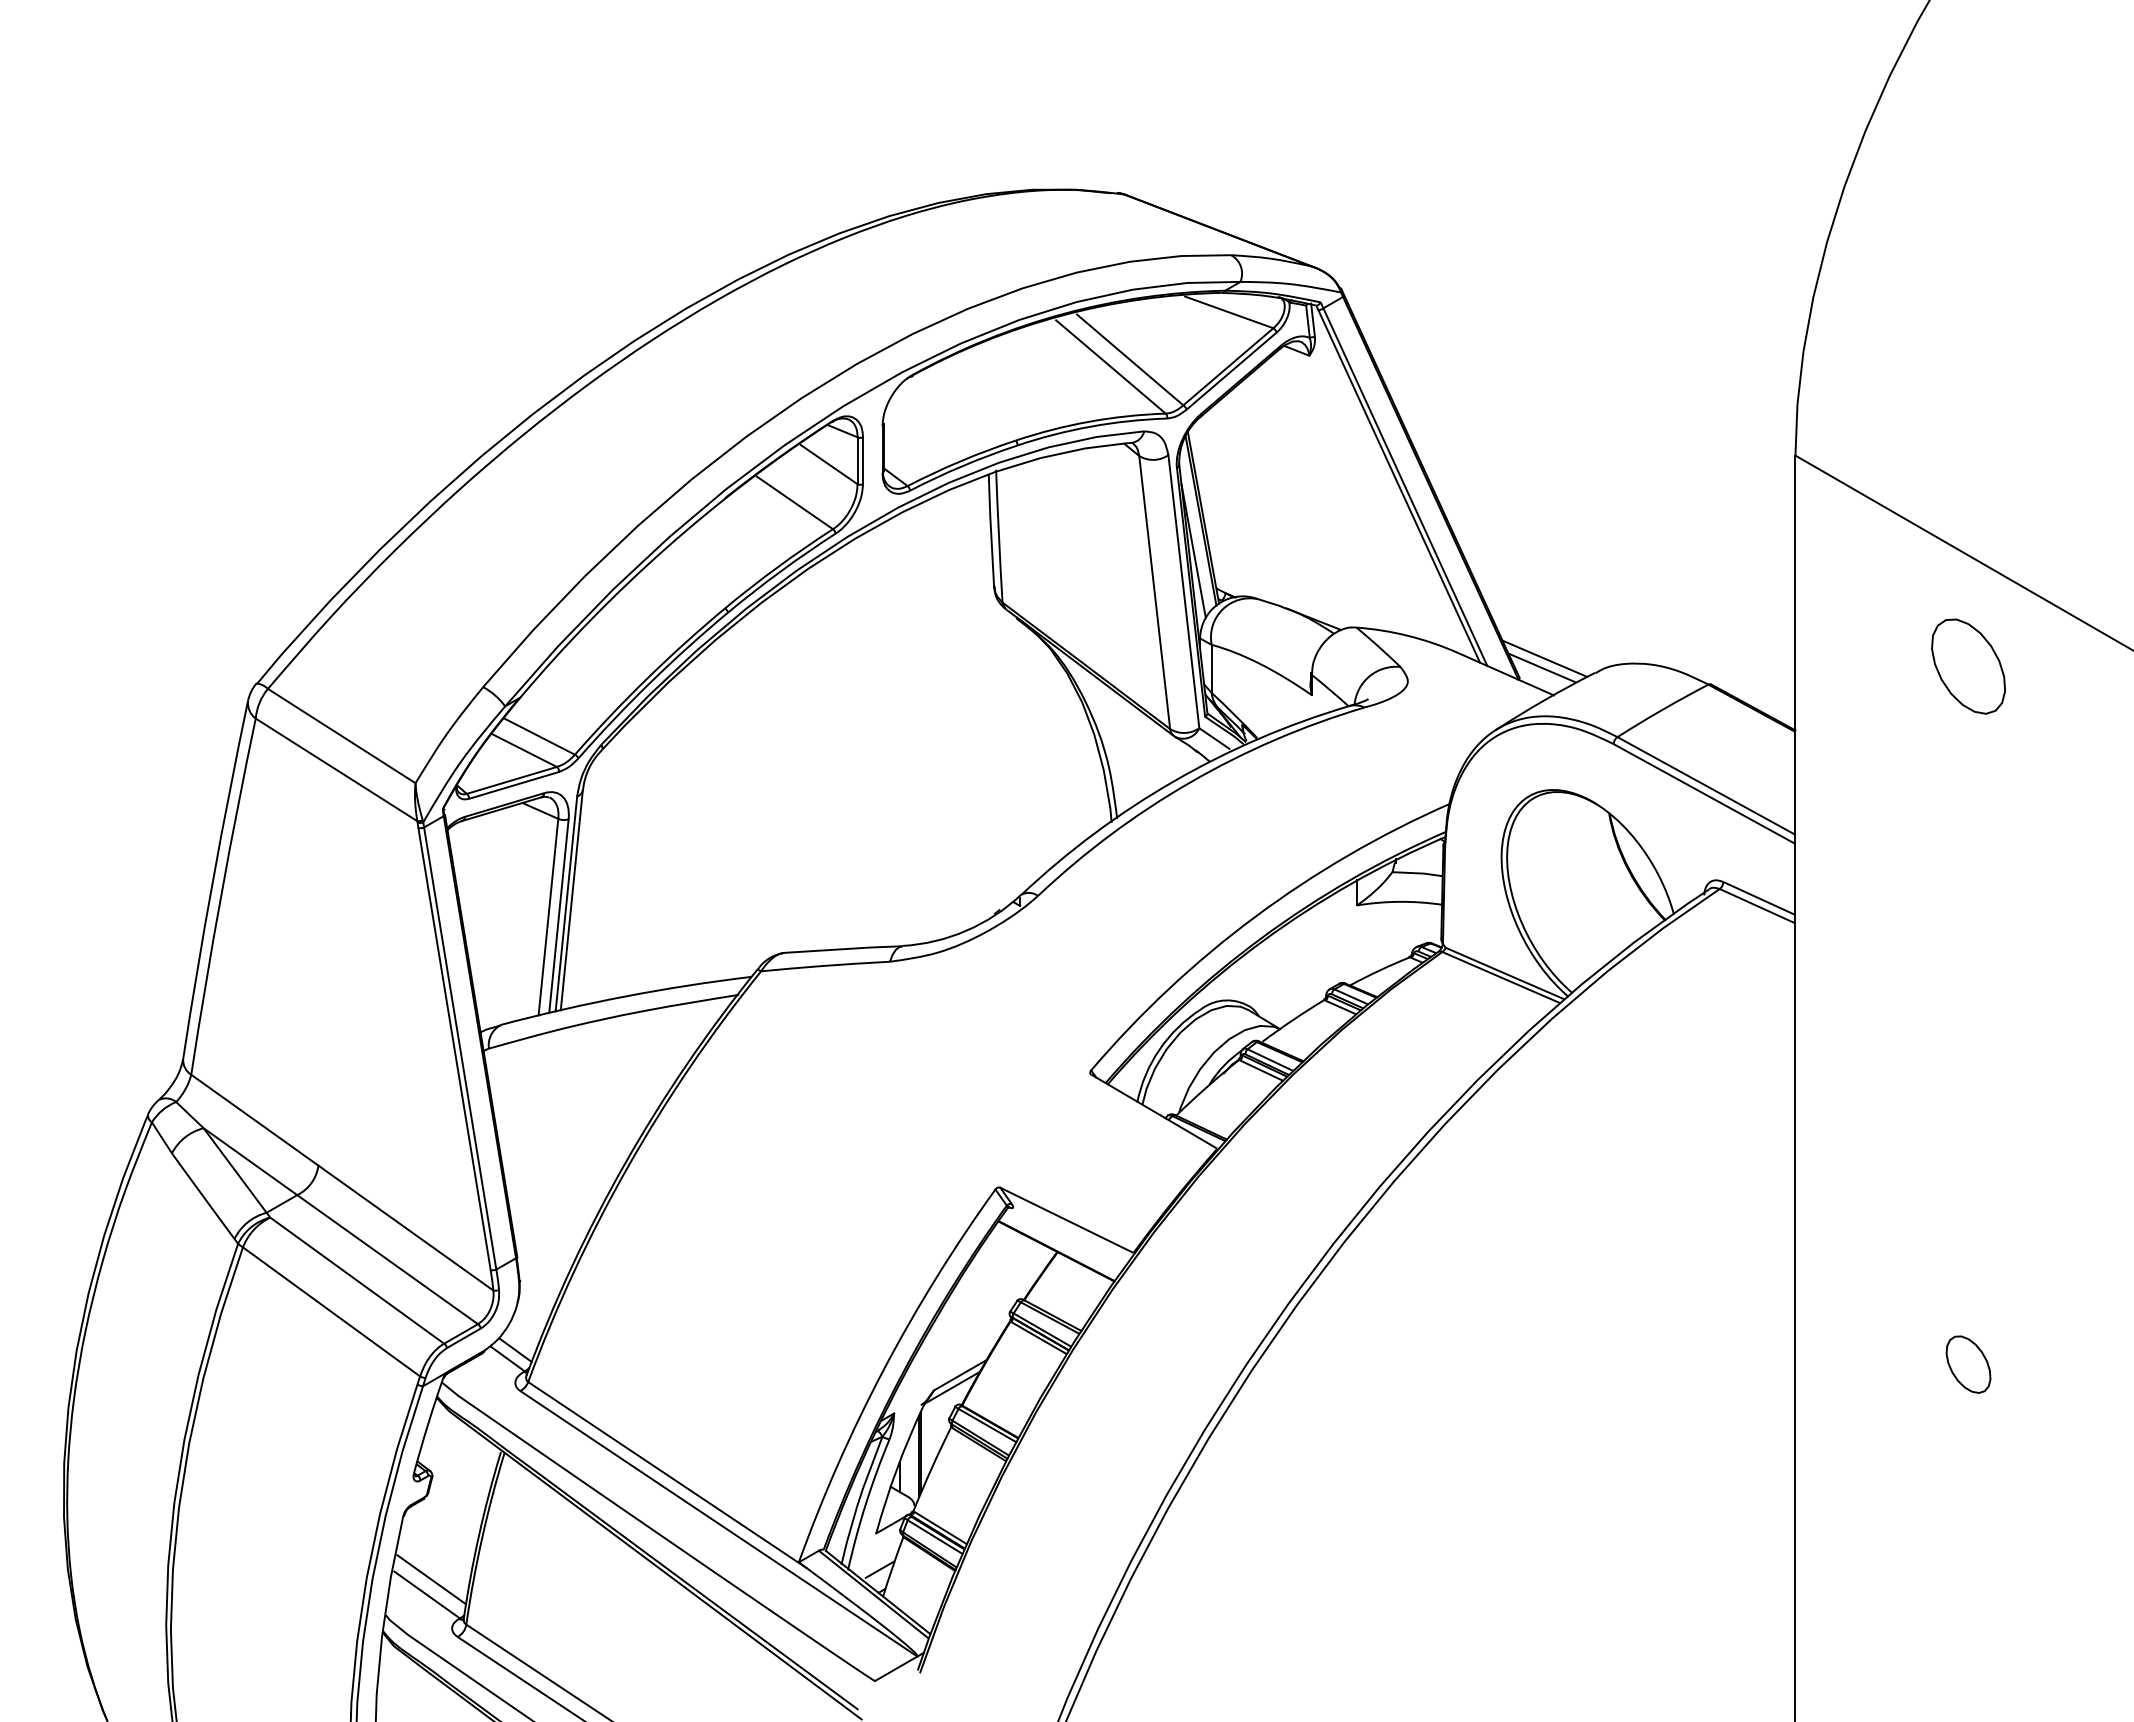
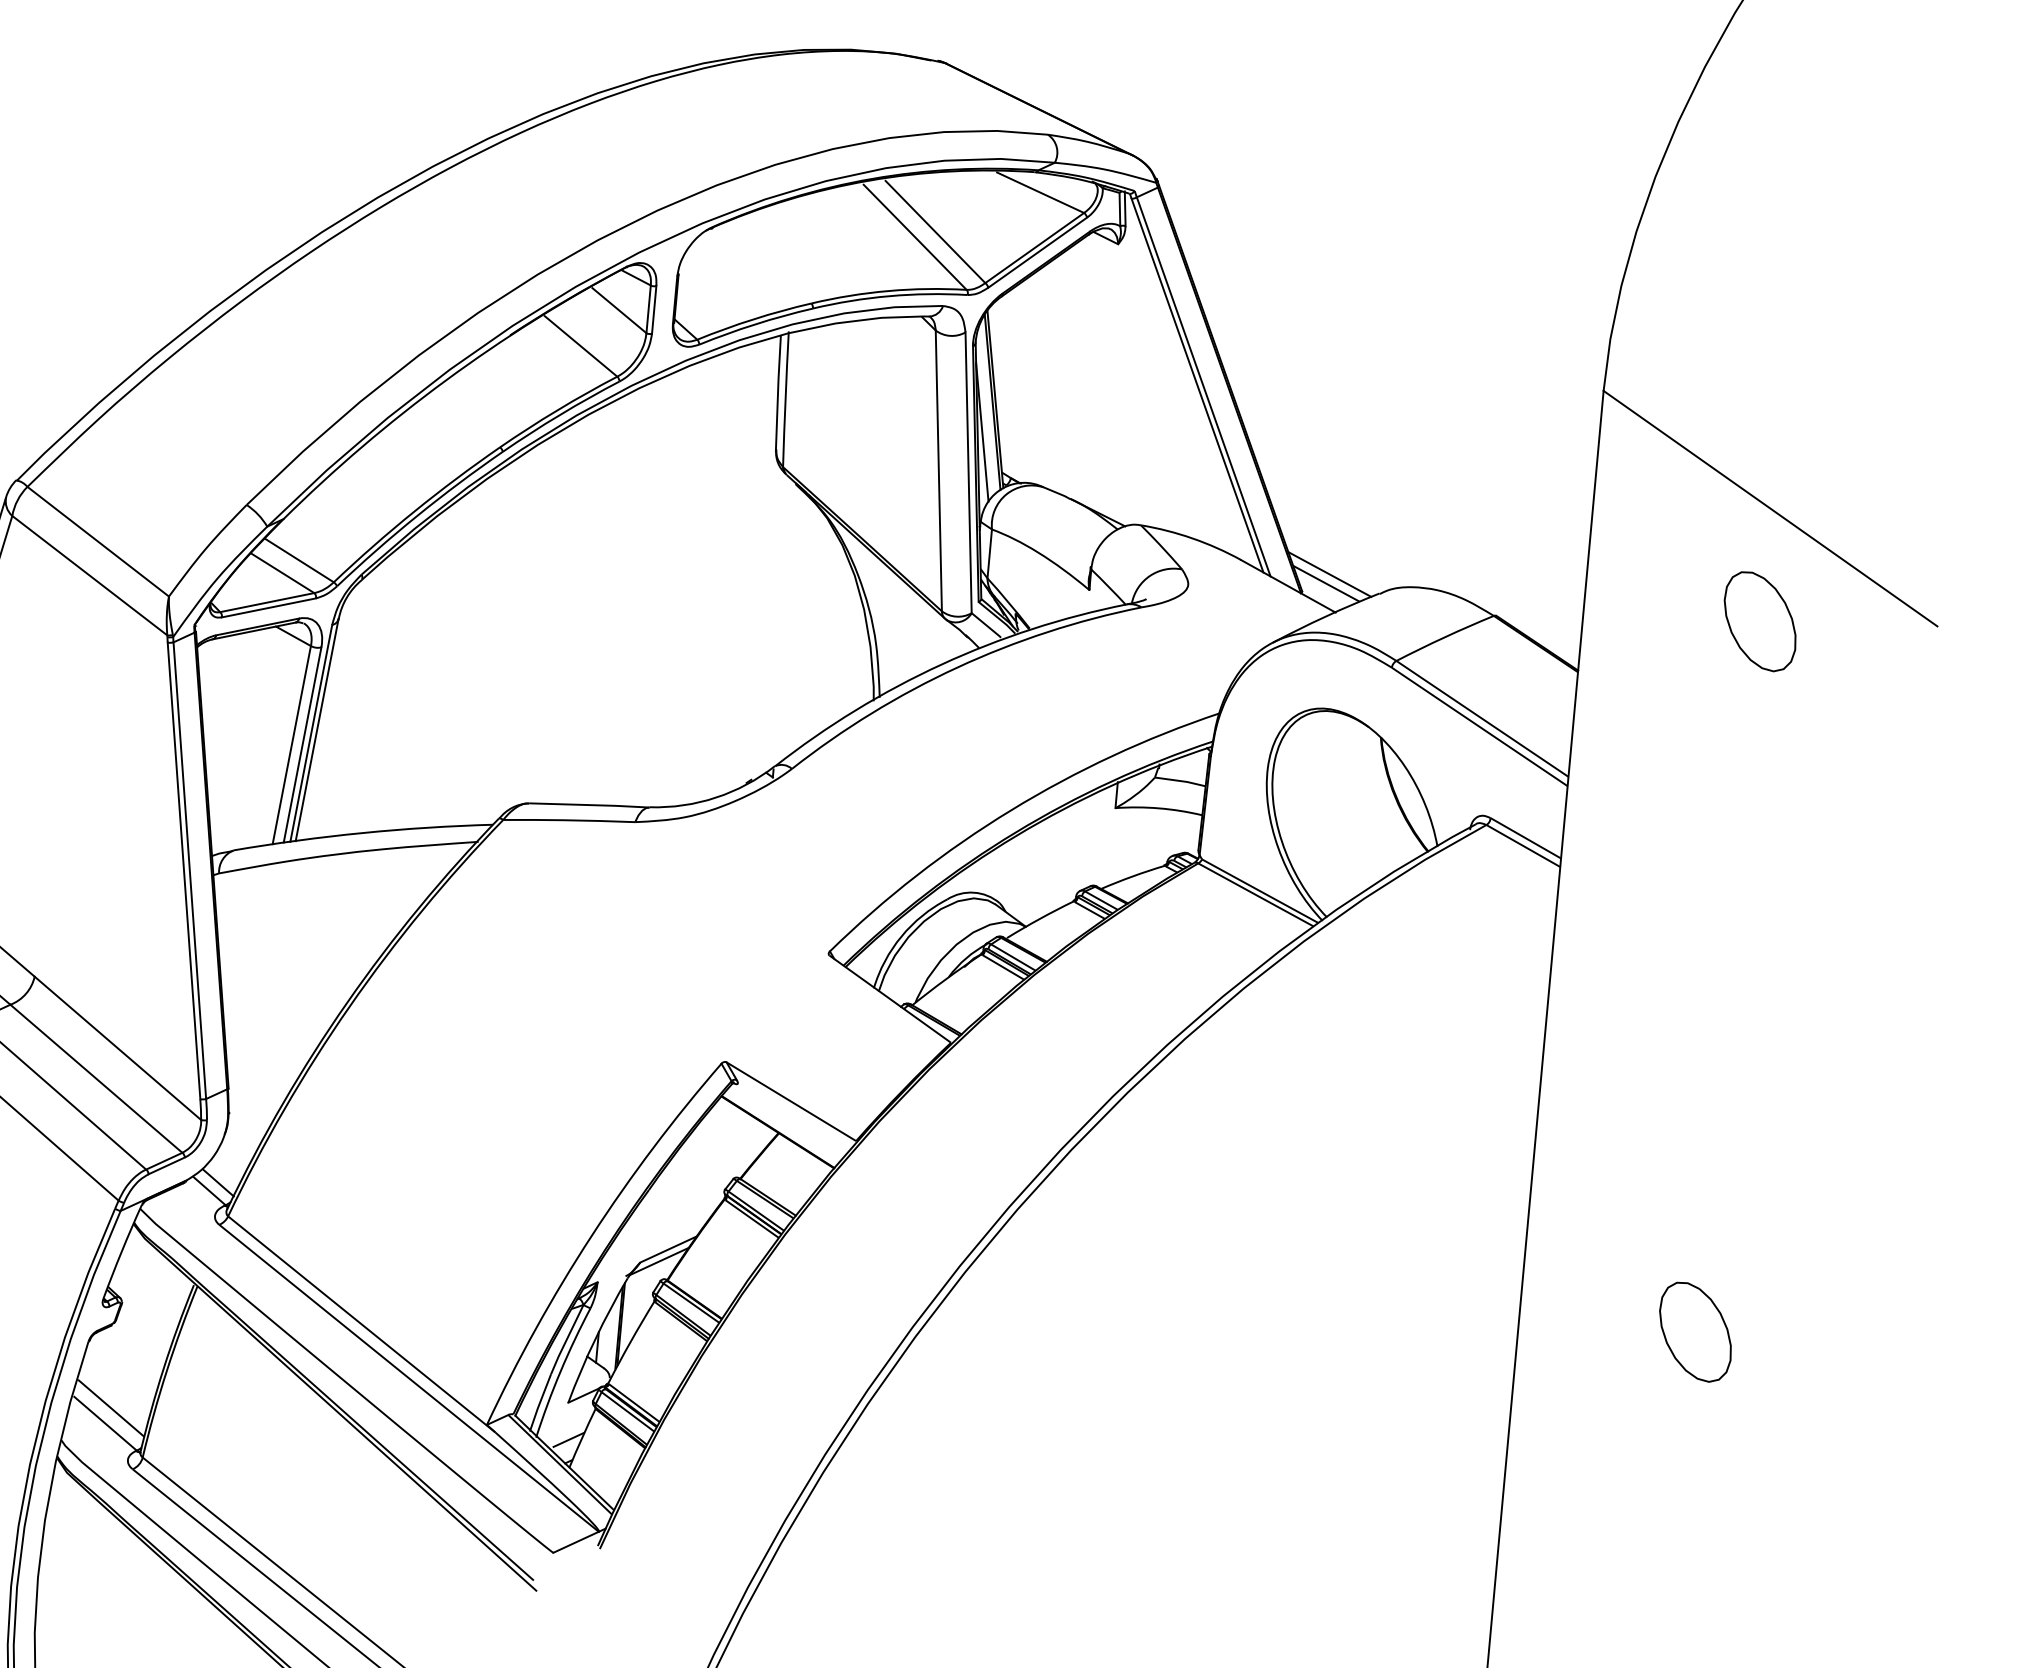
part: (1968, 1364) -> (1695, 1331), size x1.67

